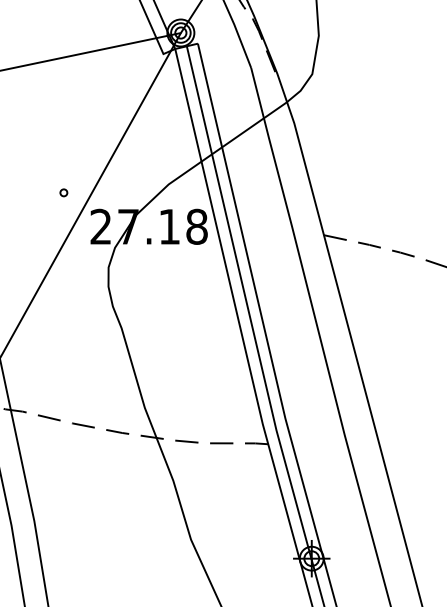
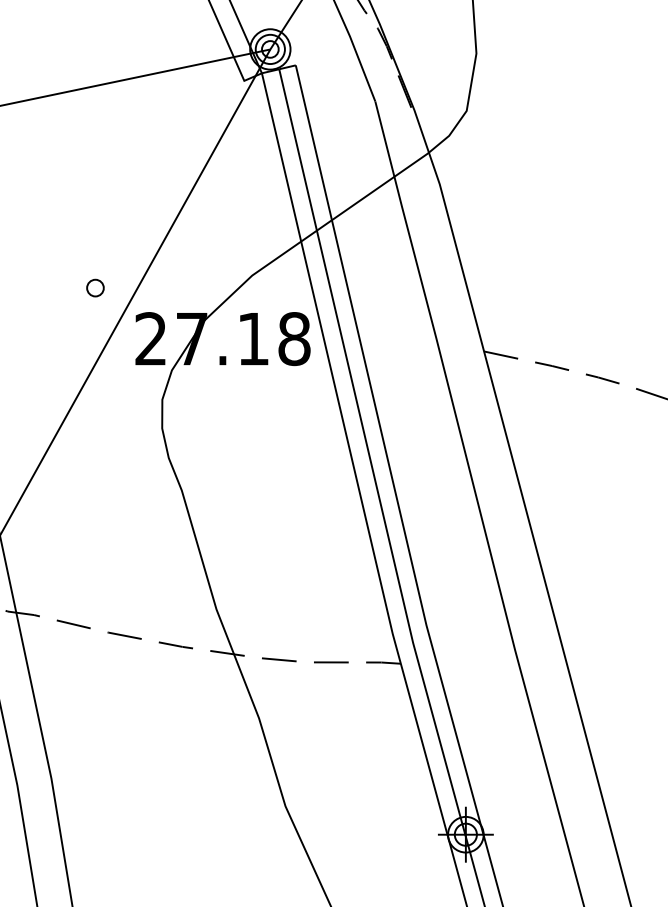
part: (63, 192) -> (94, 287), size x1.6

